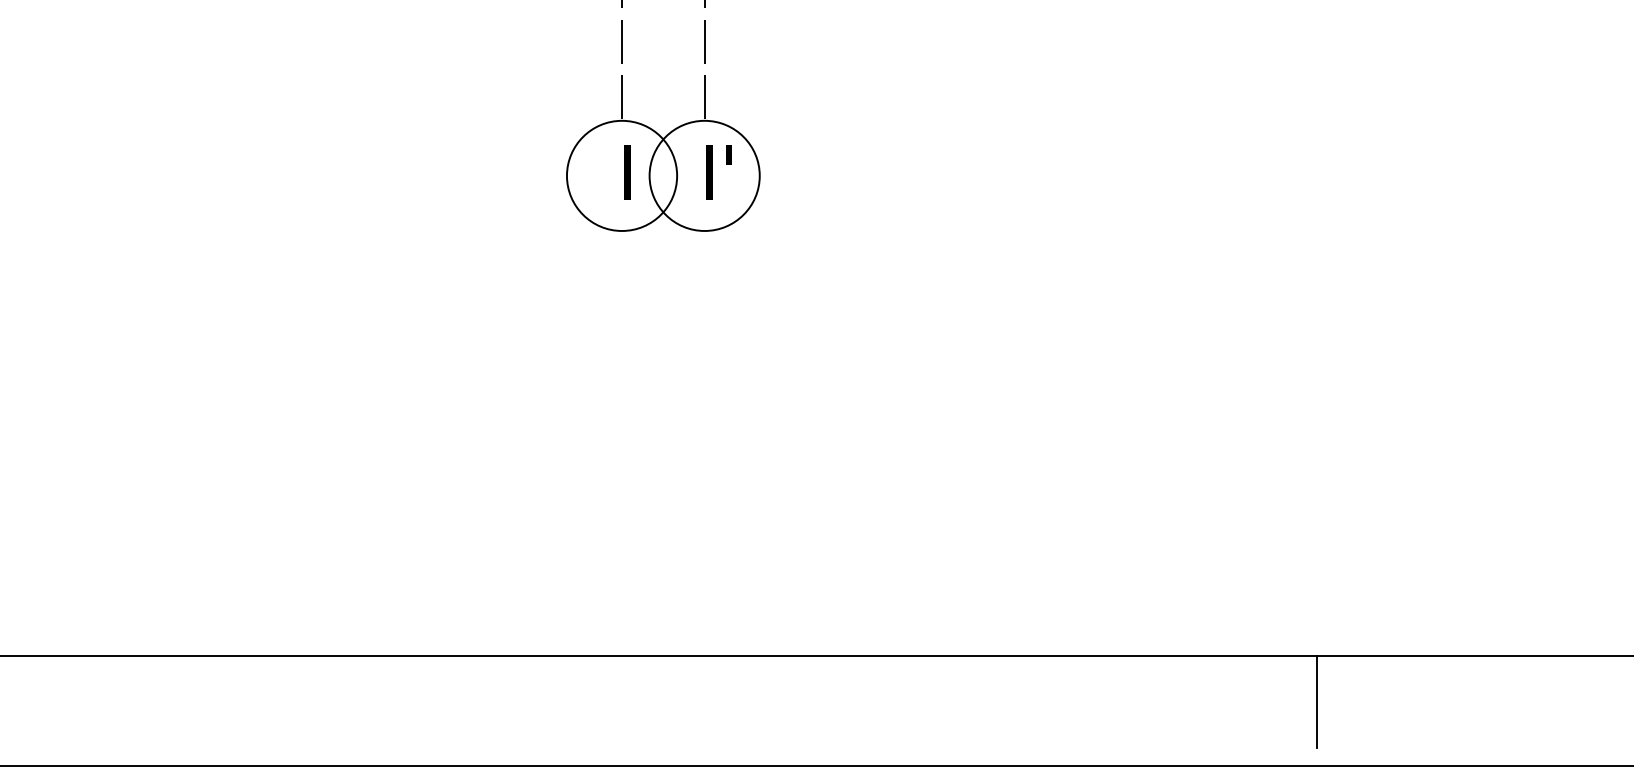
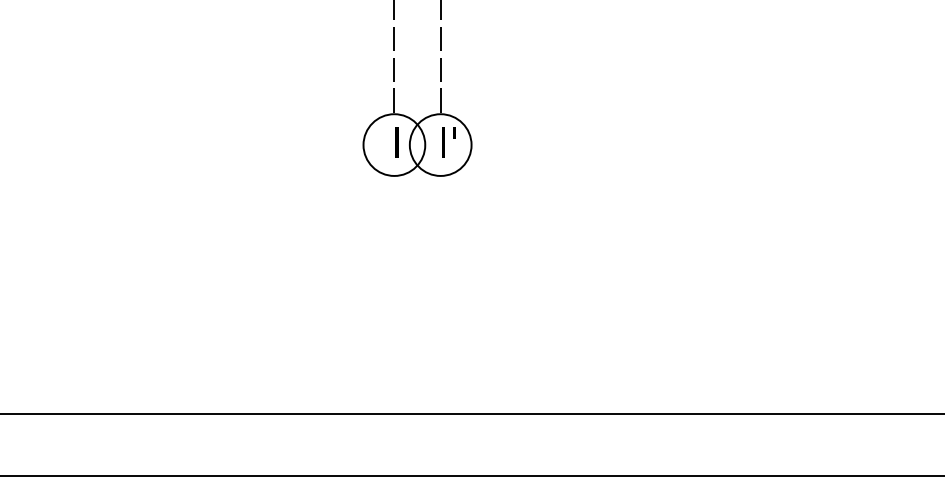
line: (1316, 701) -> (783, 439), removed

